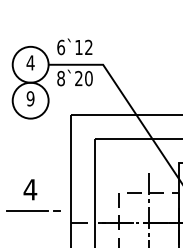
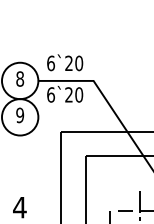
text: (83, 47) -> (73, 63), 6`12 -> 6`20
text: (30, 62) -> (20, 78), 4 -> 8
text: (61, 78) -> (51, 94), 8`20 -> 6`20

